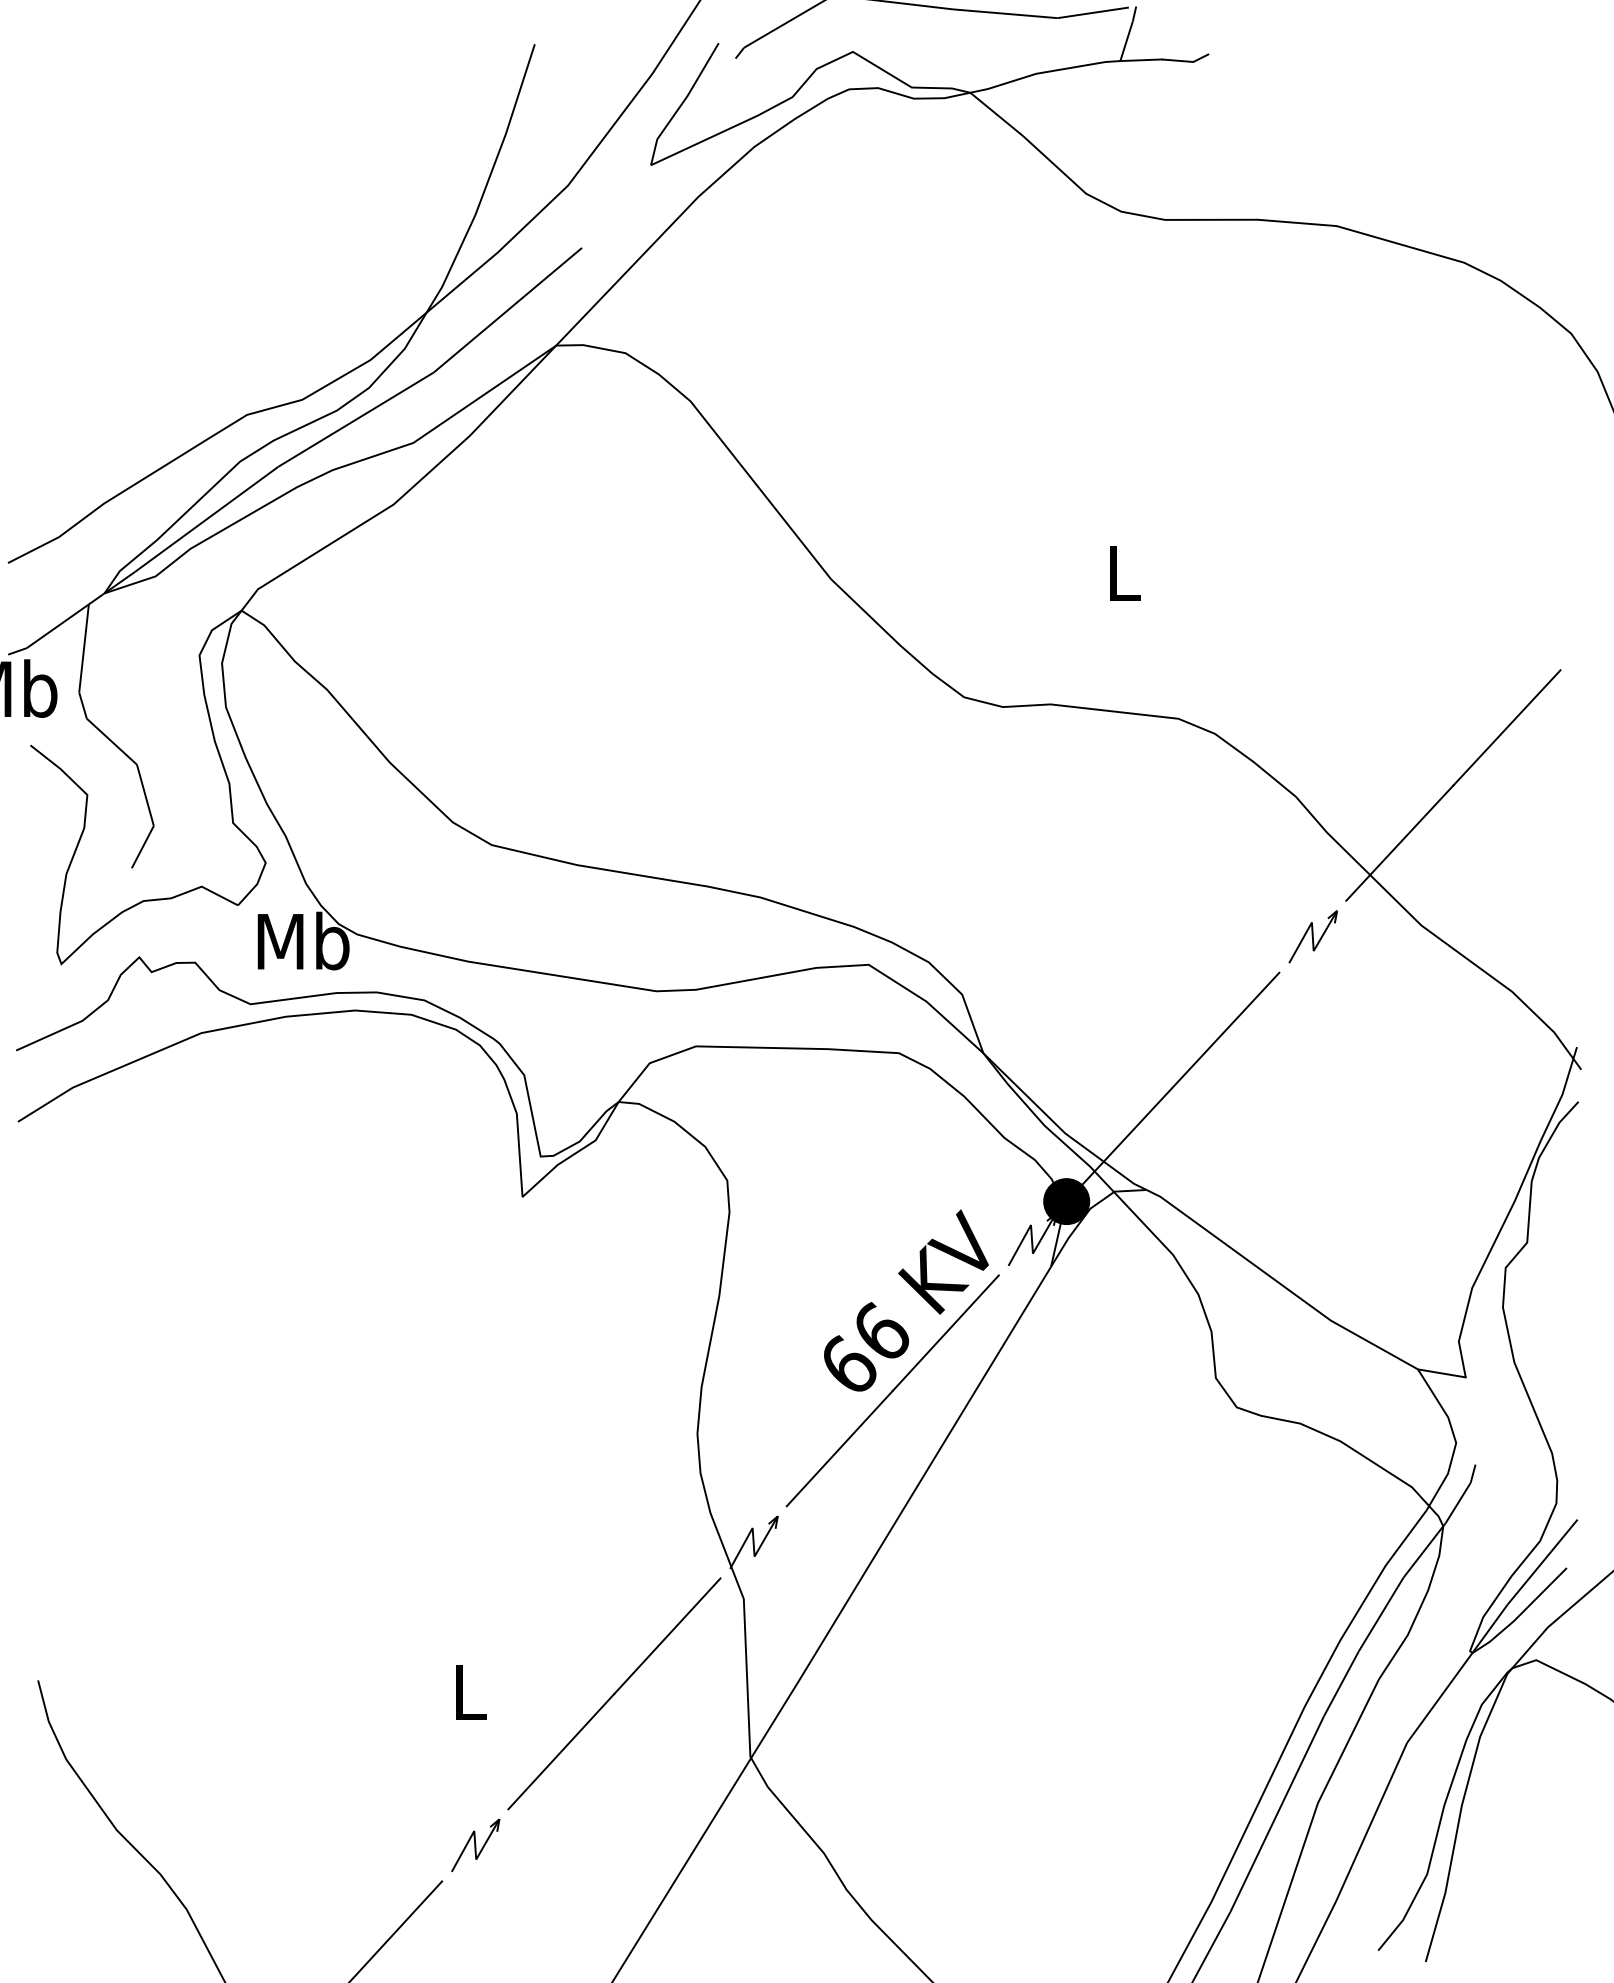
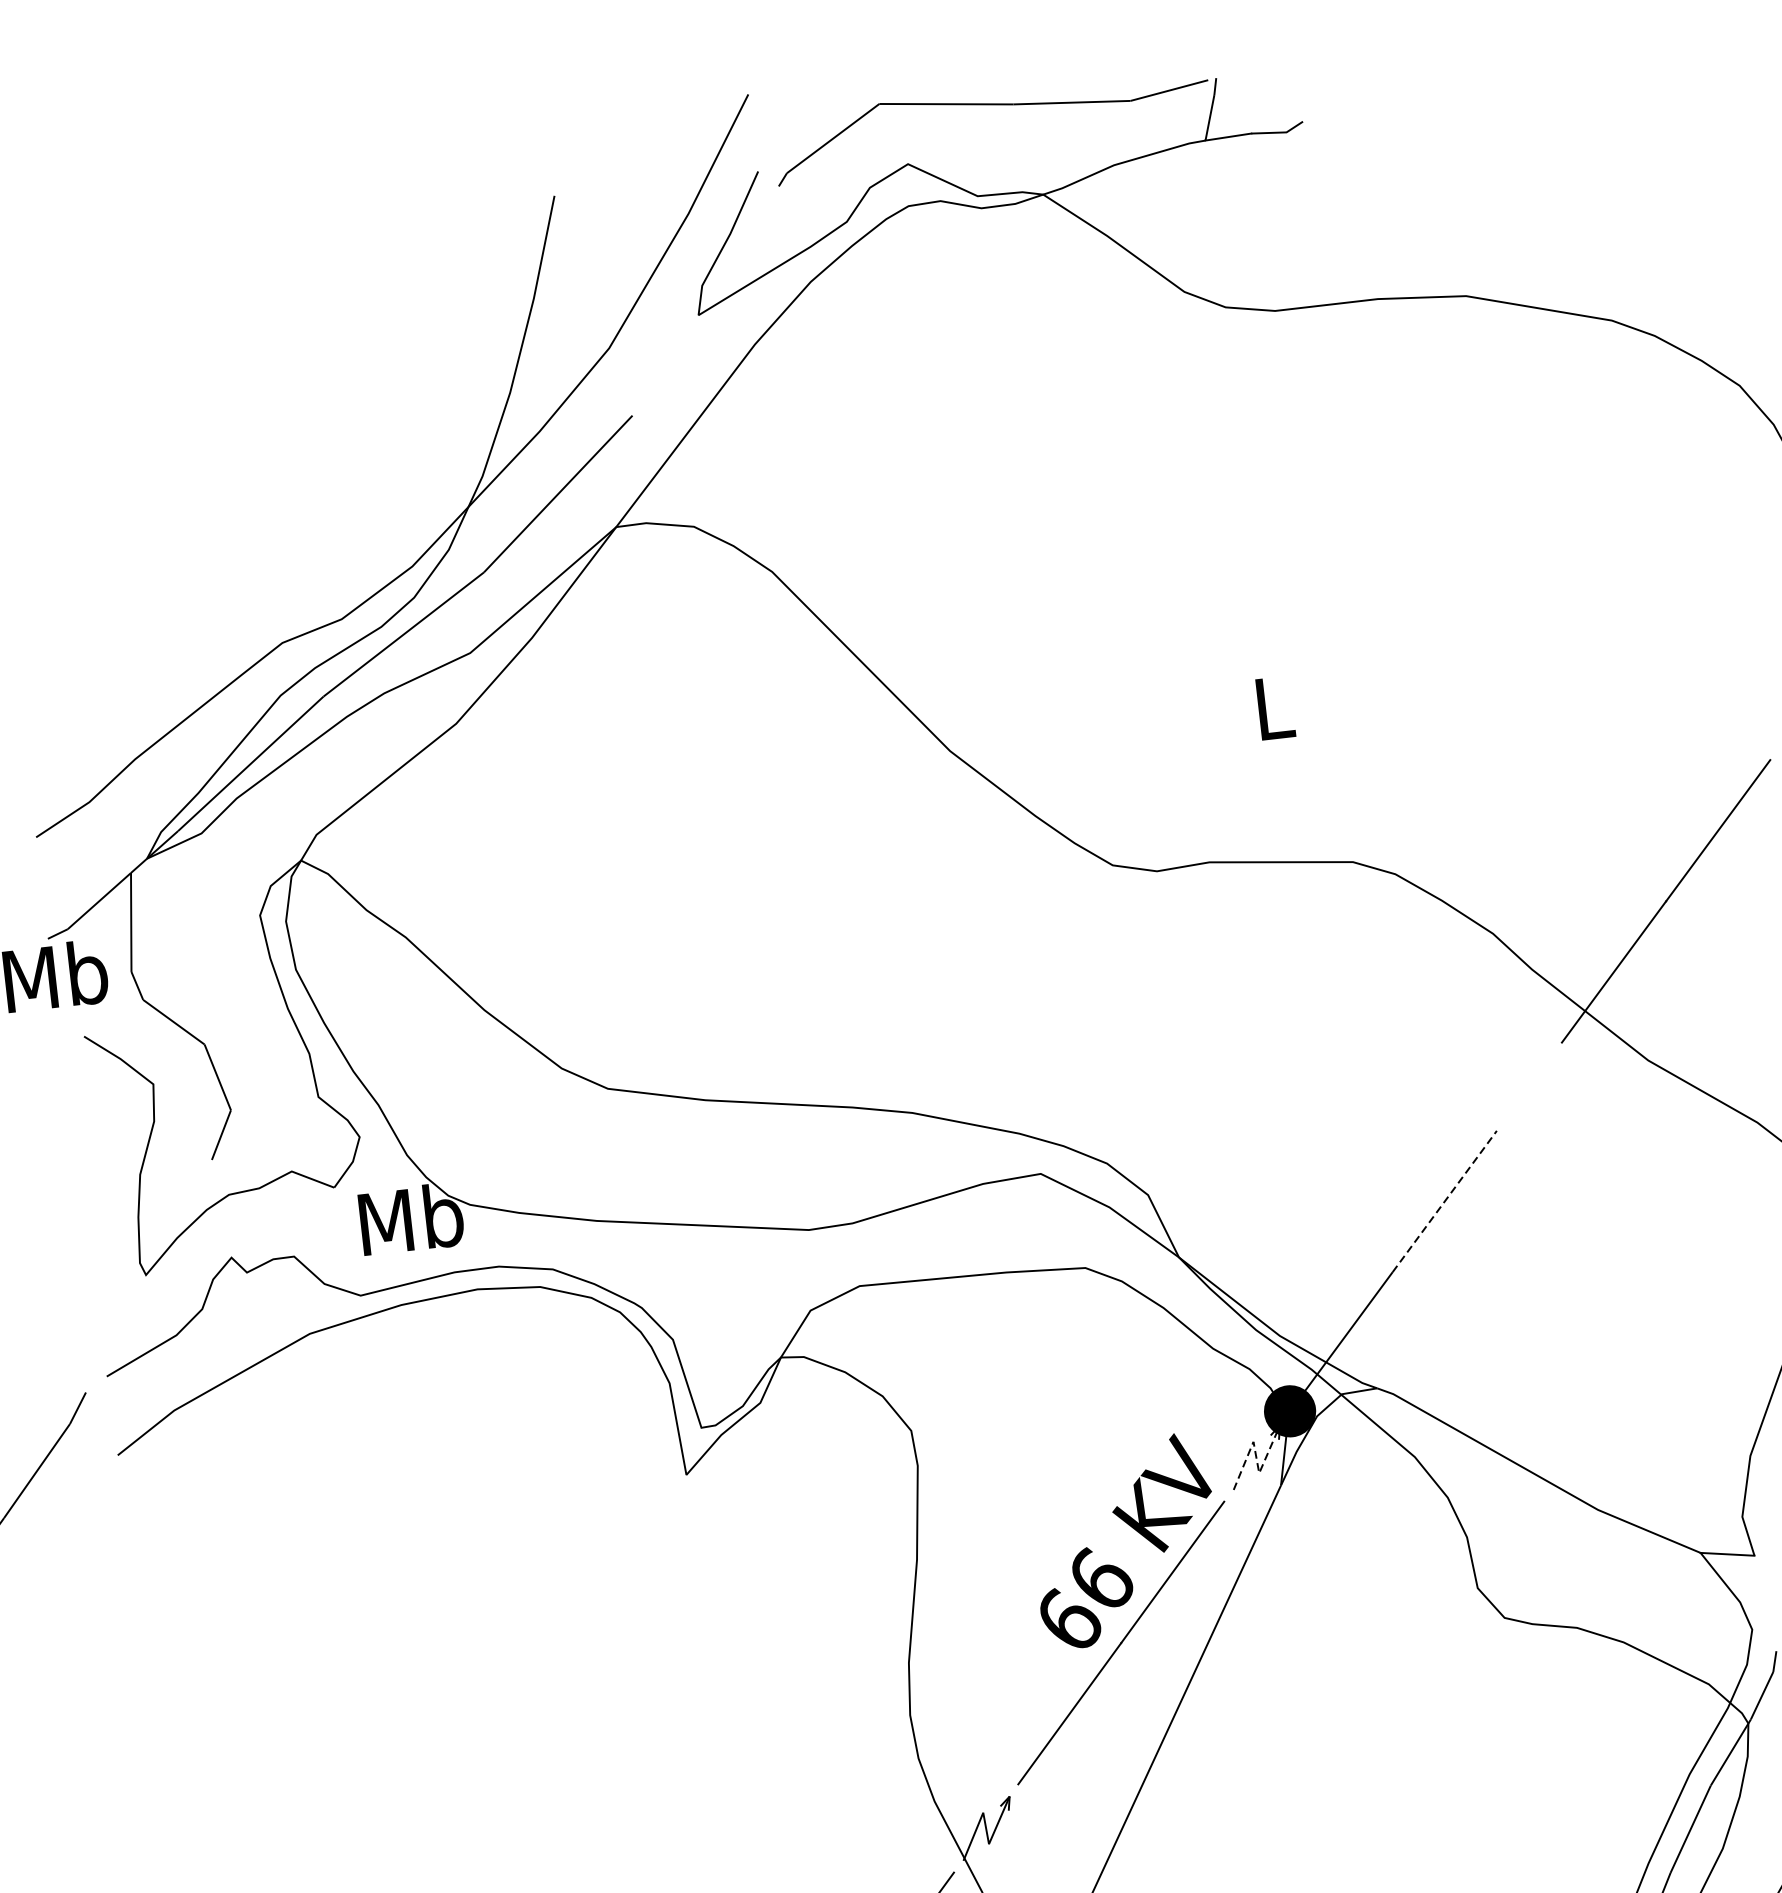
part: (1312, 936) -> (1529, 1086), removed
line: (1225, 1030) -> (1444, 1201), solid -> dashed
line: (1032, 1239) -> (1256, 1457), solid -> dashed

